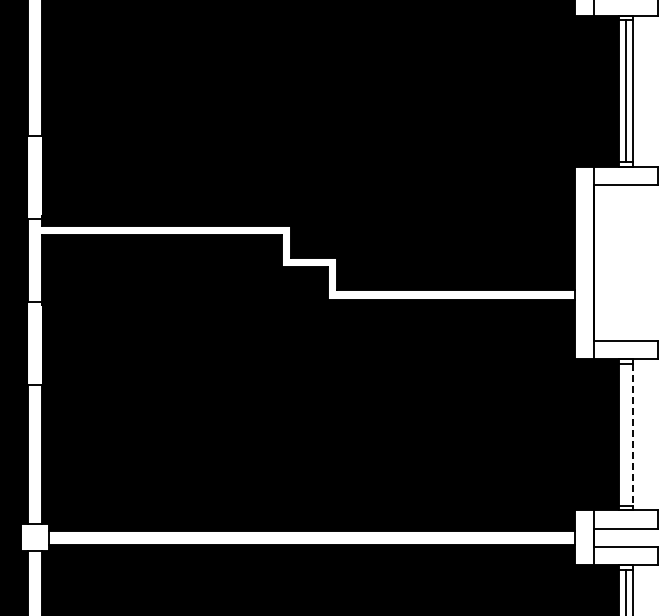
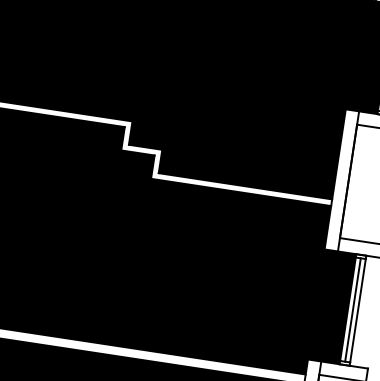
line: (625, 434) -> (352, 309), added
line: (632, 434) -> (357, 310), dashed -> solid

